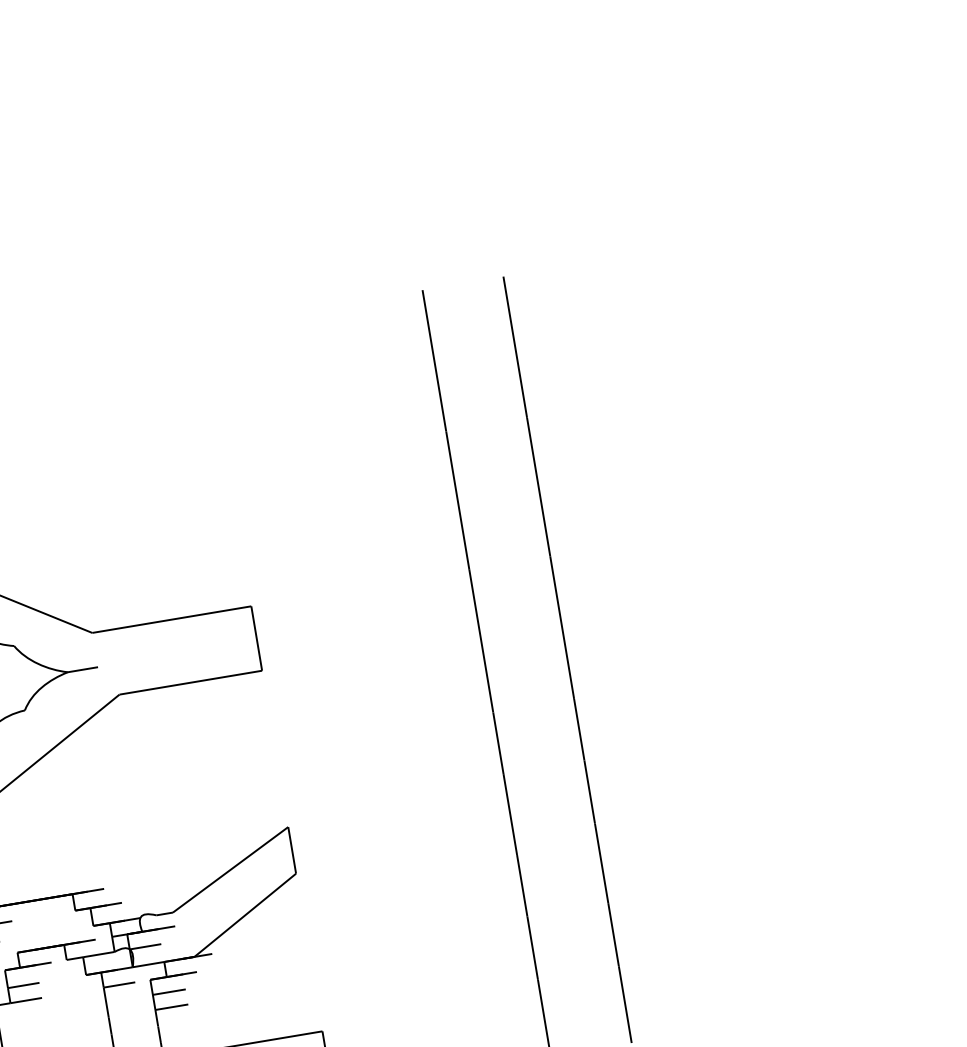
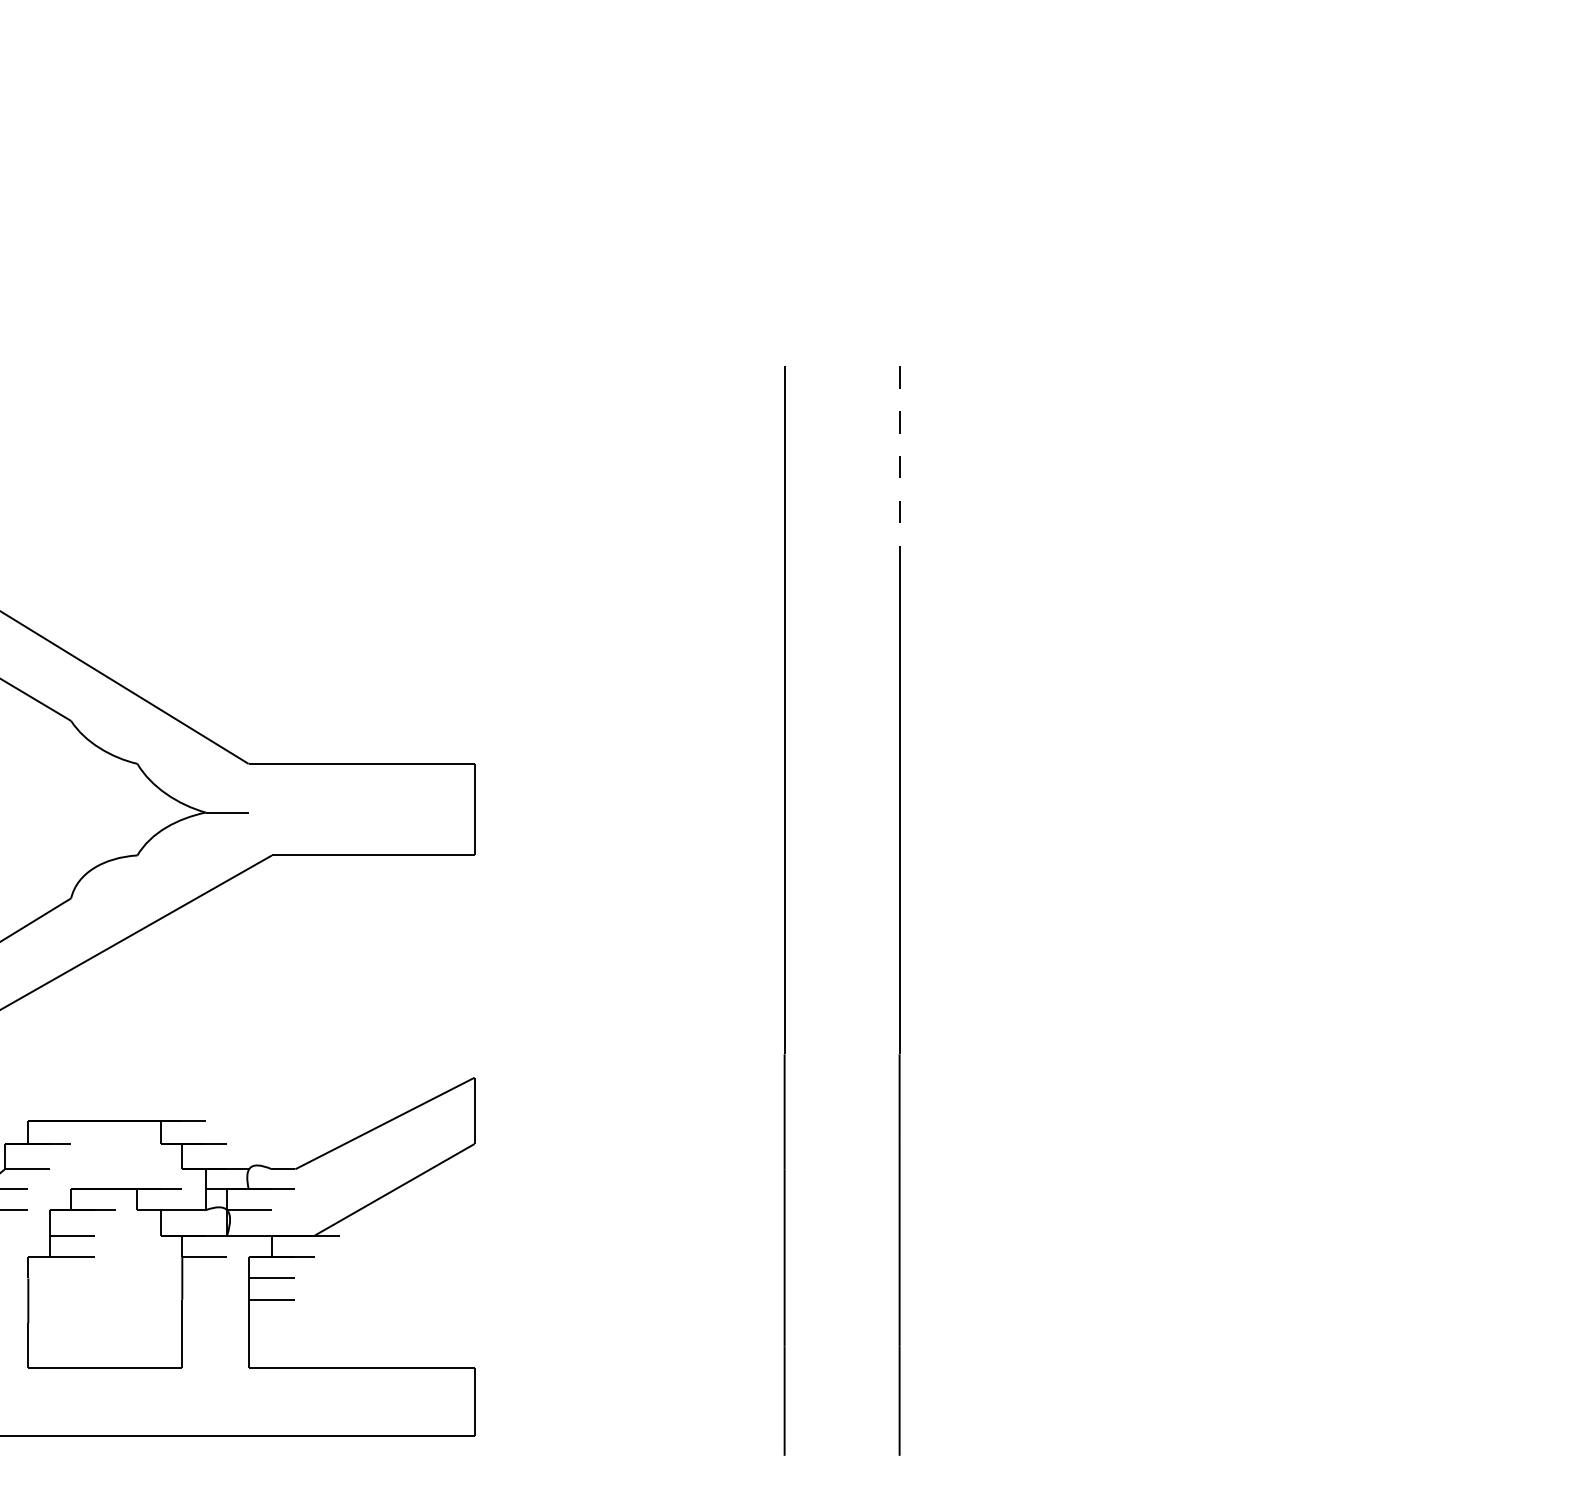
line: (515, 347) -> (899, 467), solid -> dashed

